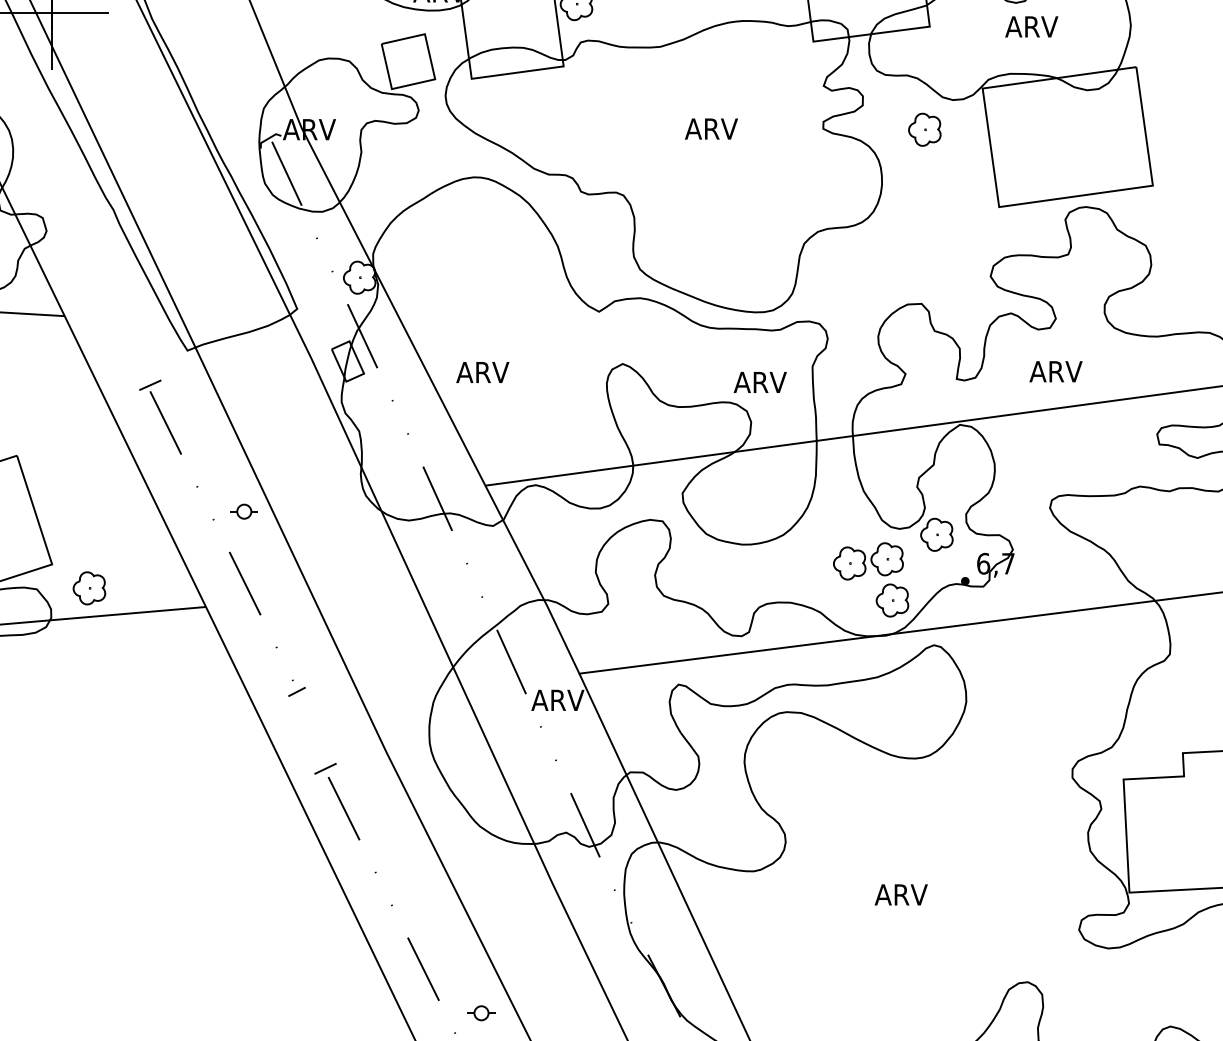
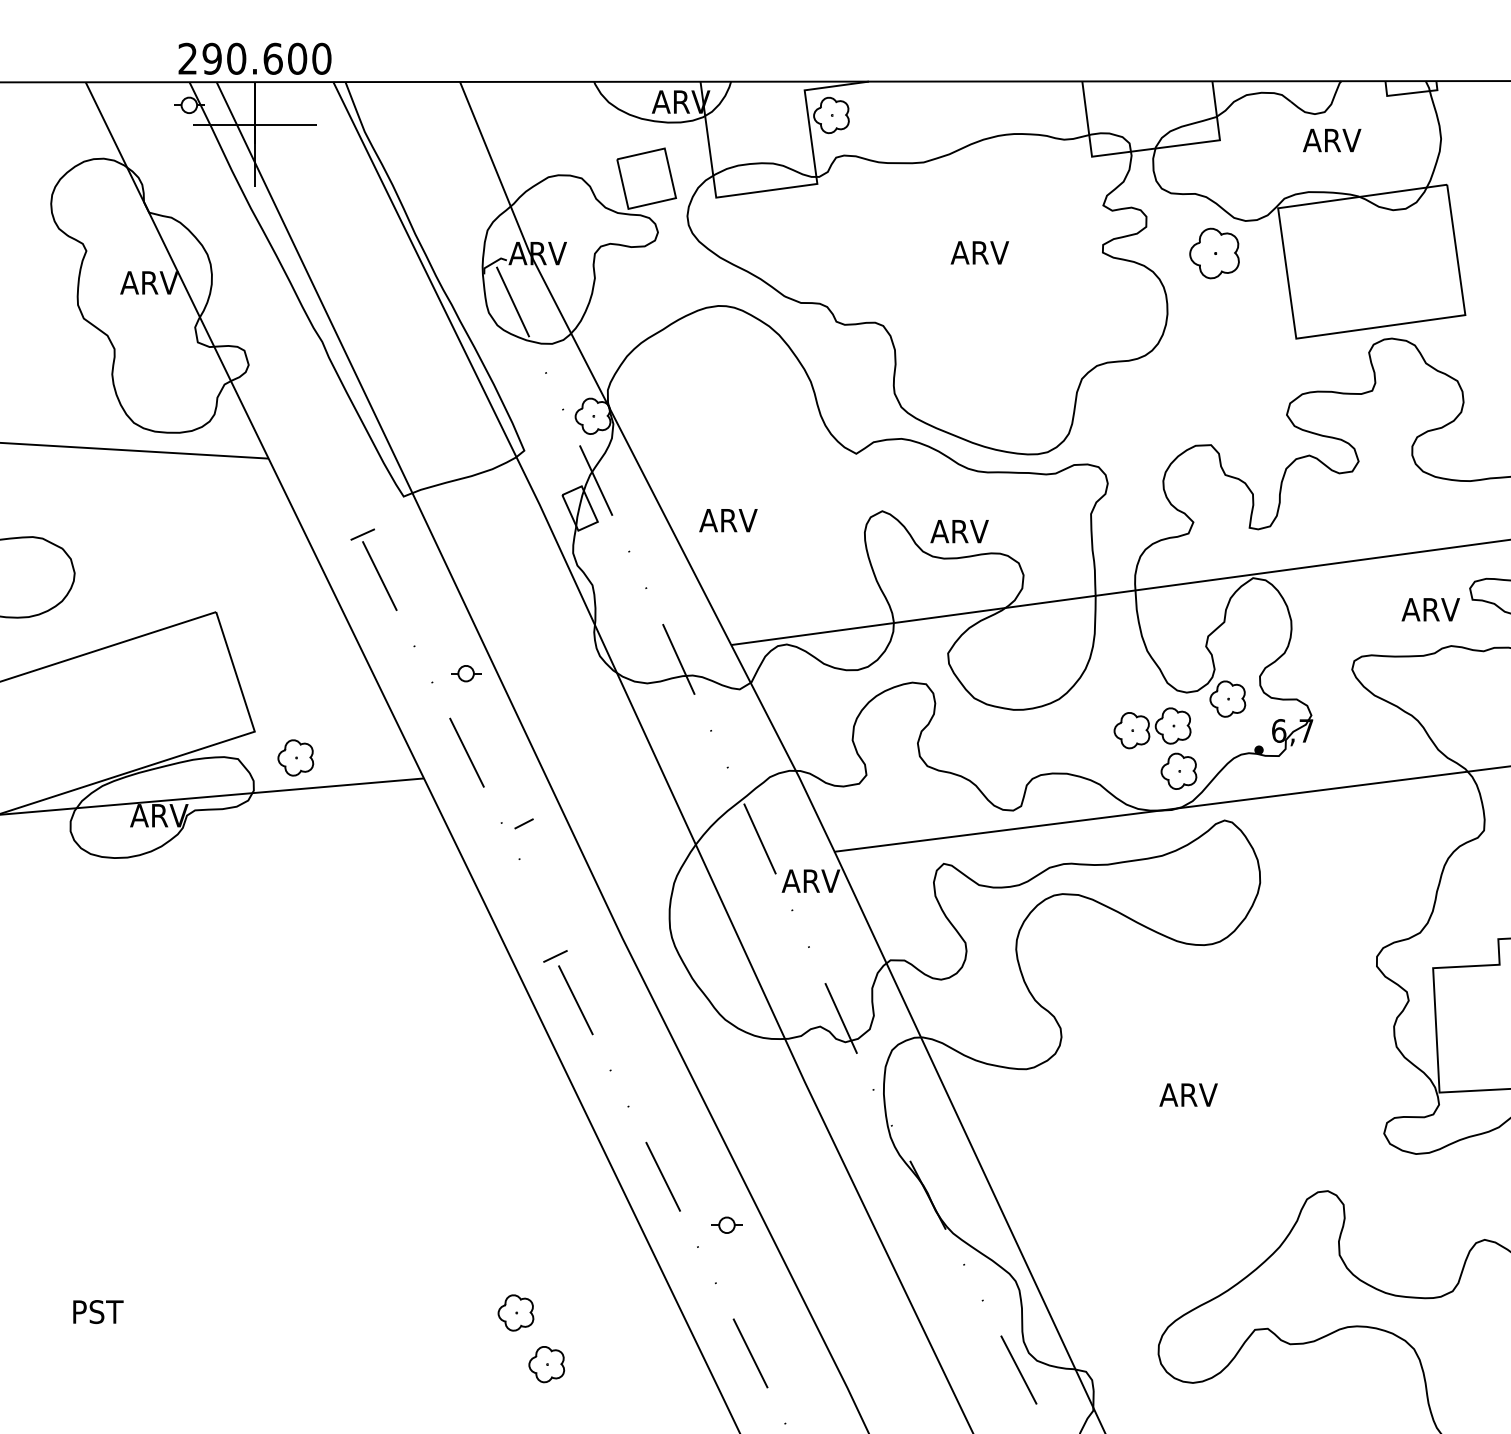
part: (924, 129) -> (1214, 253), size x1.4
text: (1055, 371) -> (1430, 609), moved
text: (760, 382) -> (959, 531), moved
line: (296, 691) -> (523, 823), moved

